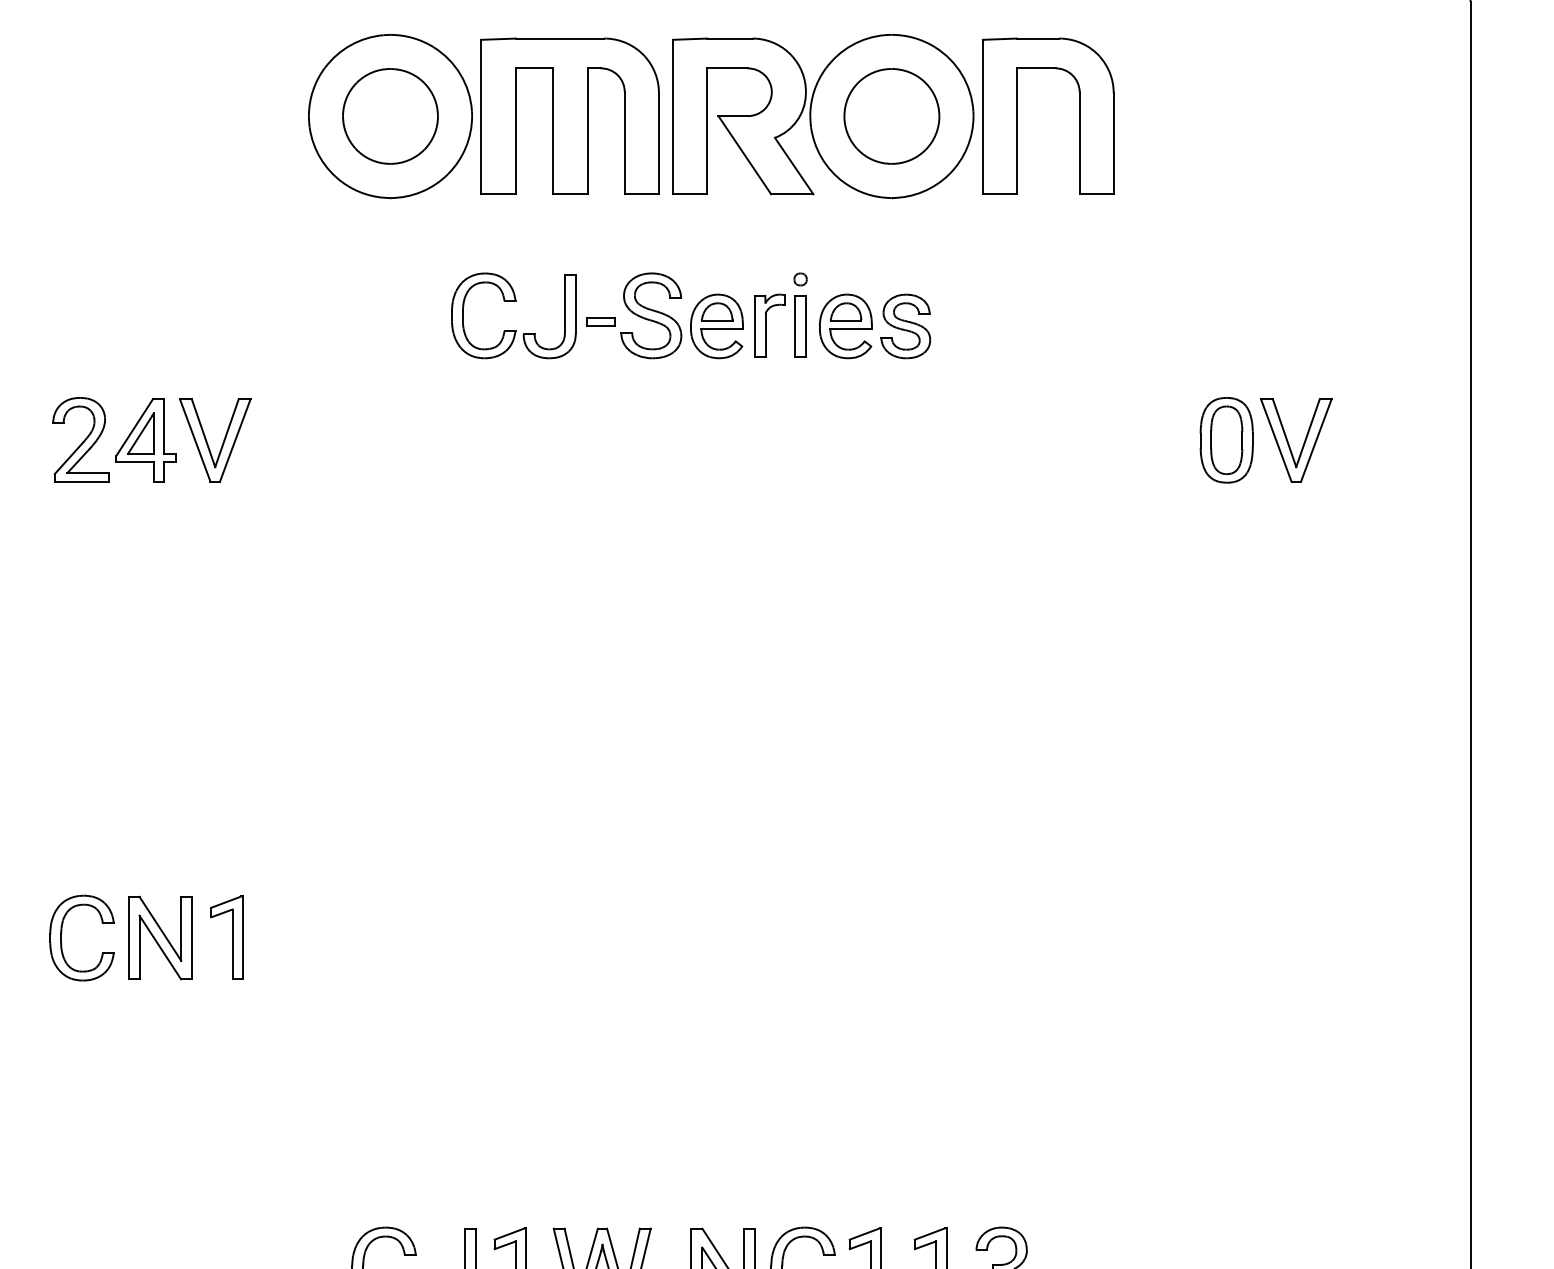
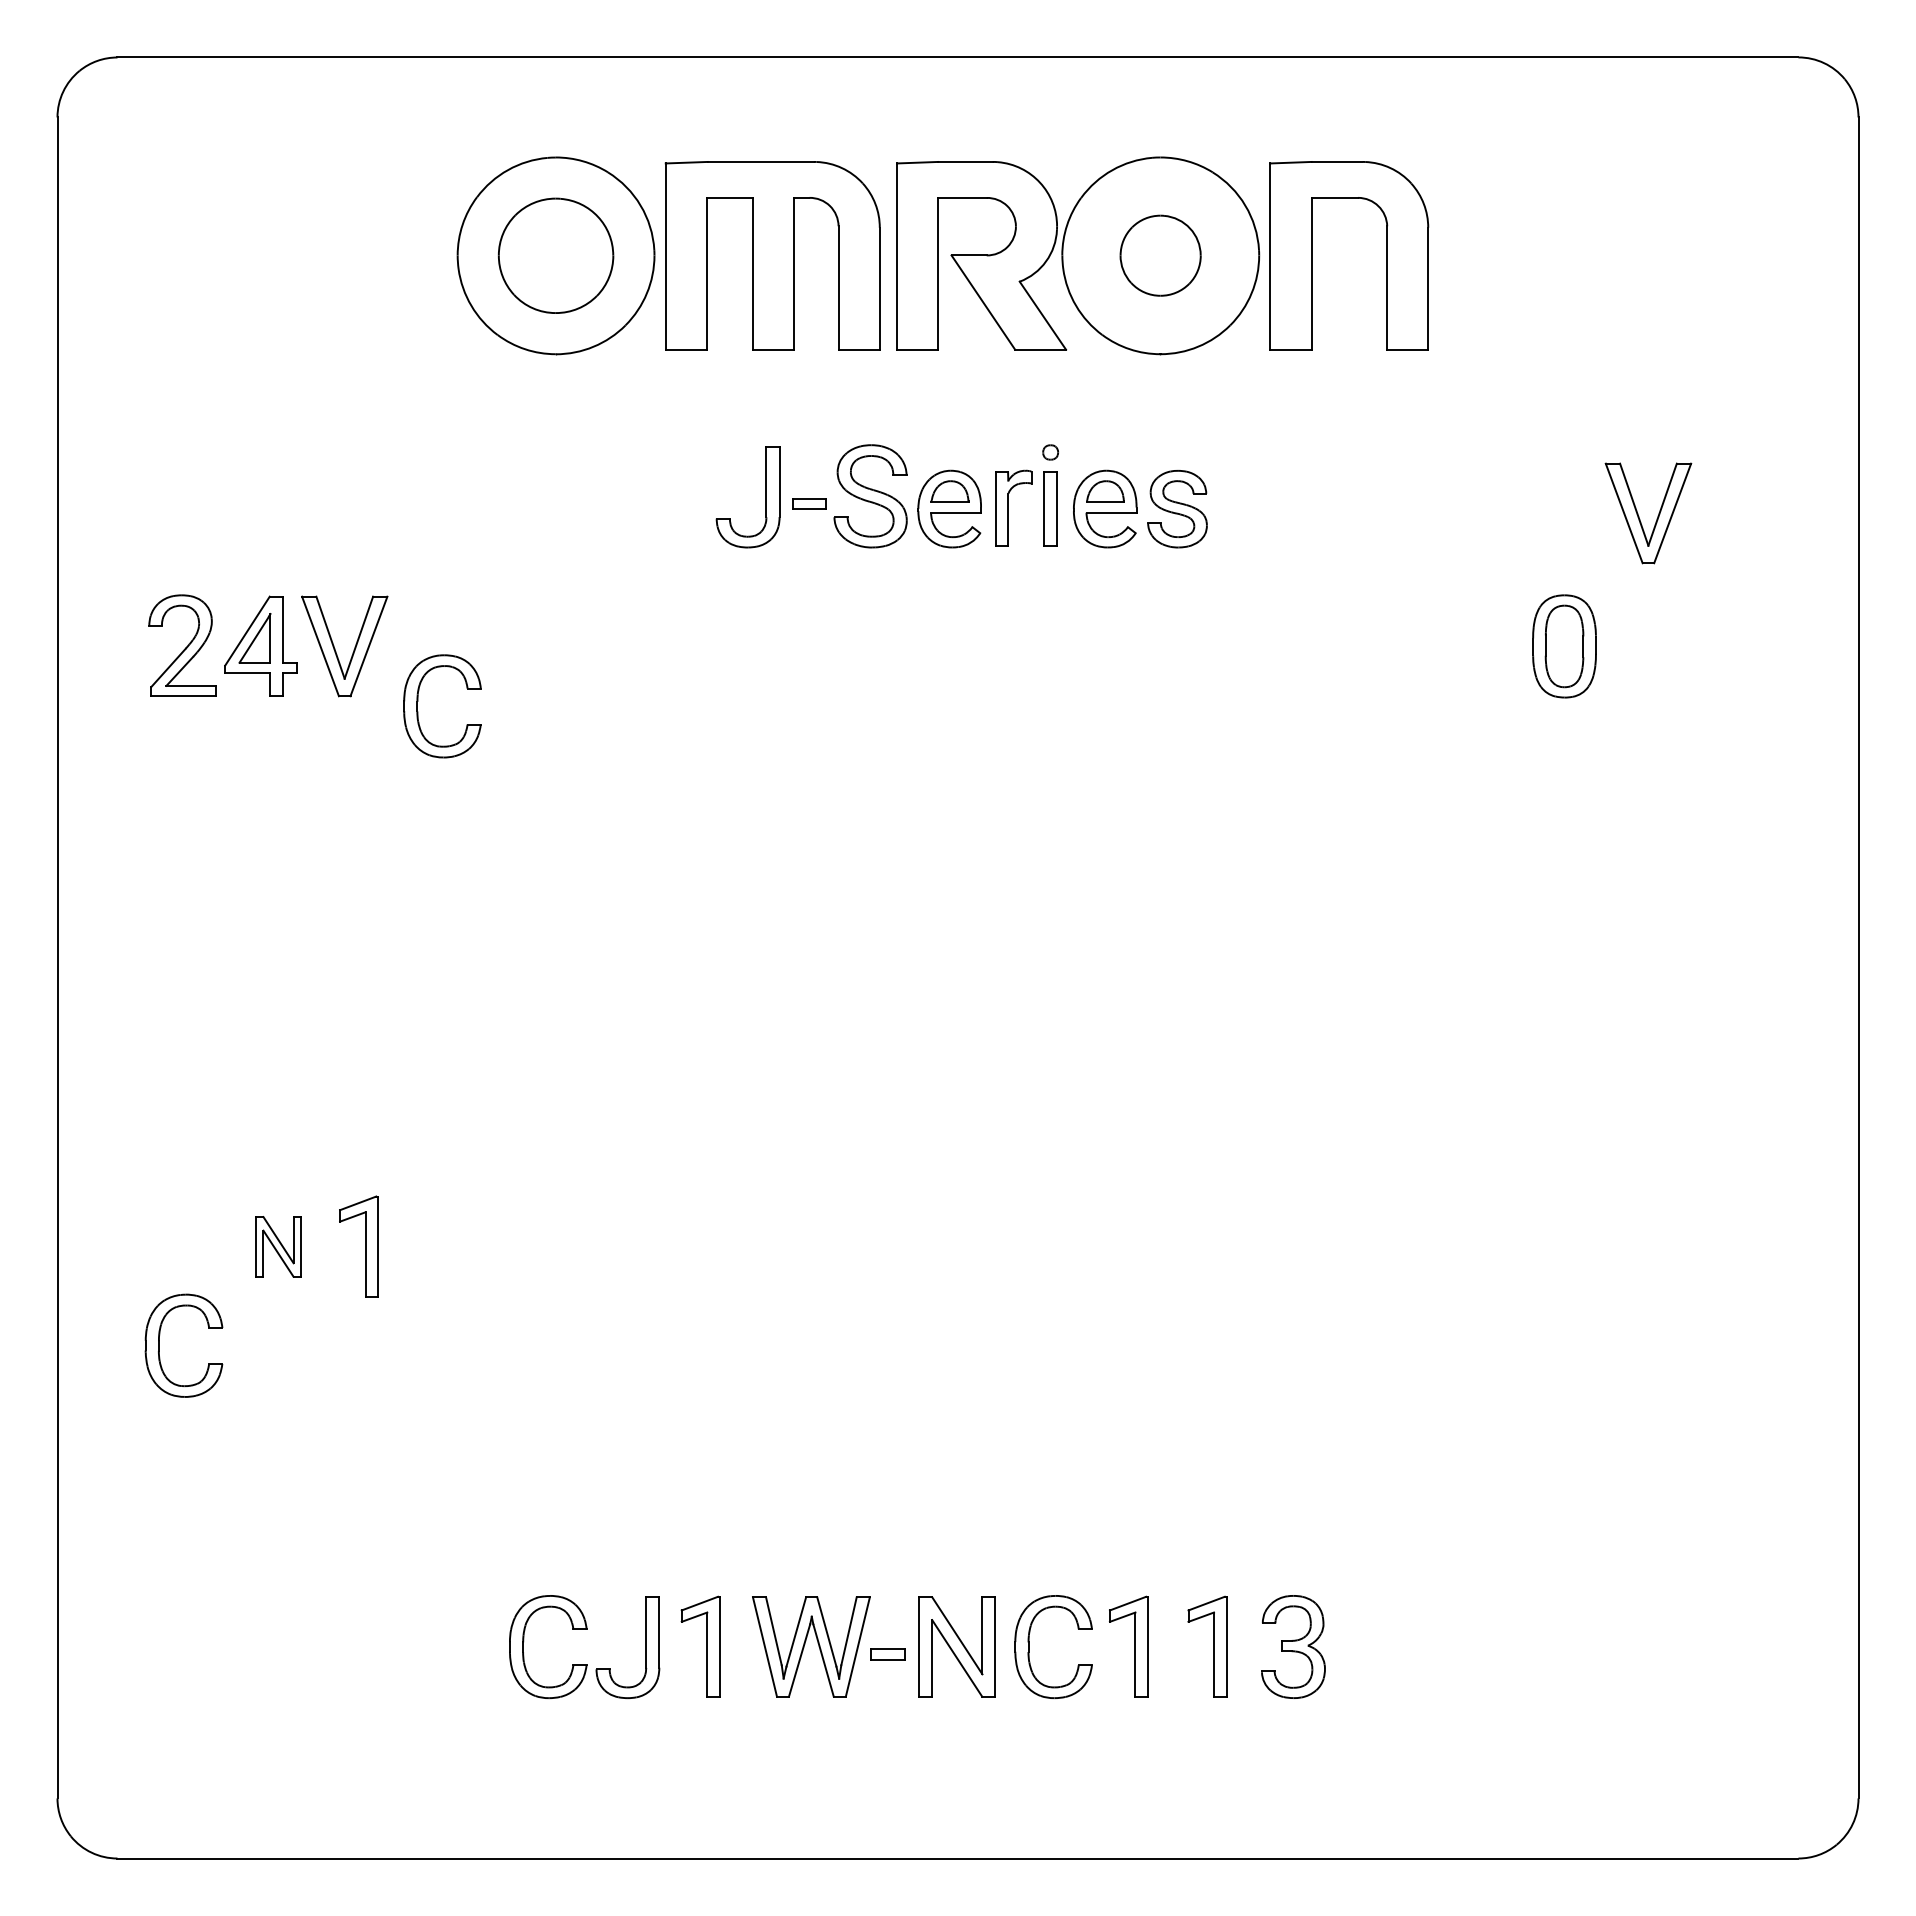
part: (891, 116) -> (1160, 255), size x0.7
part: (463, 311) -> (418, 701), moved
part: (1303, 442) -> (1657, 515), moved
part: (61, 937) -> (159, 1345), moved
part: (160, 937) -> (278, 1246), size x0.6

